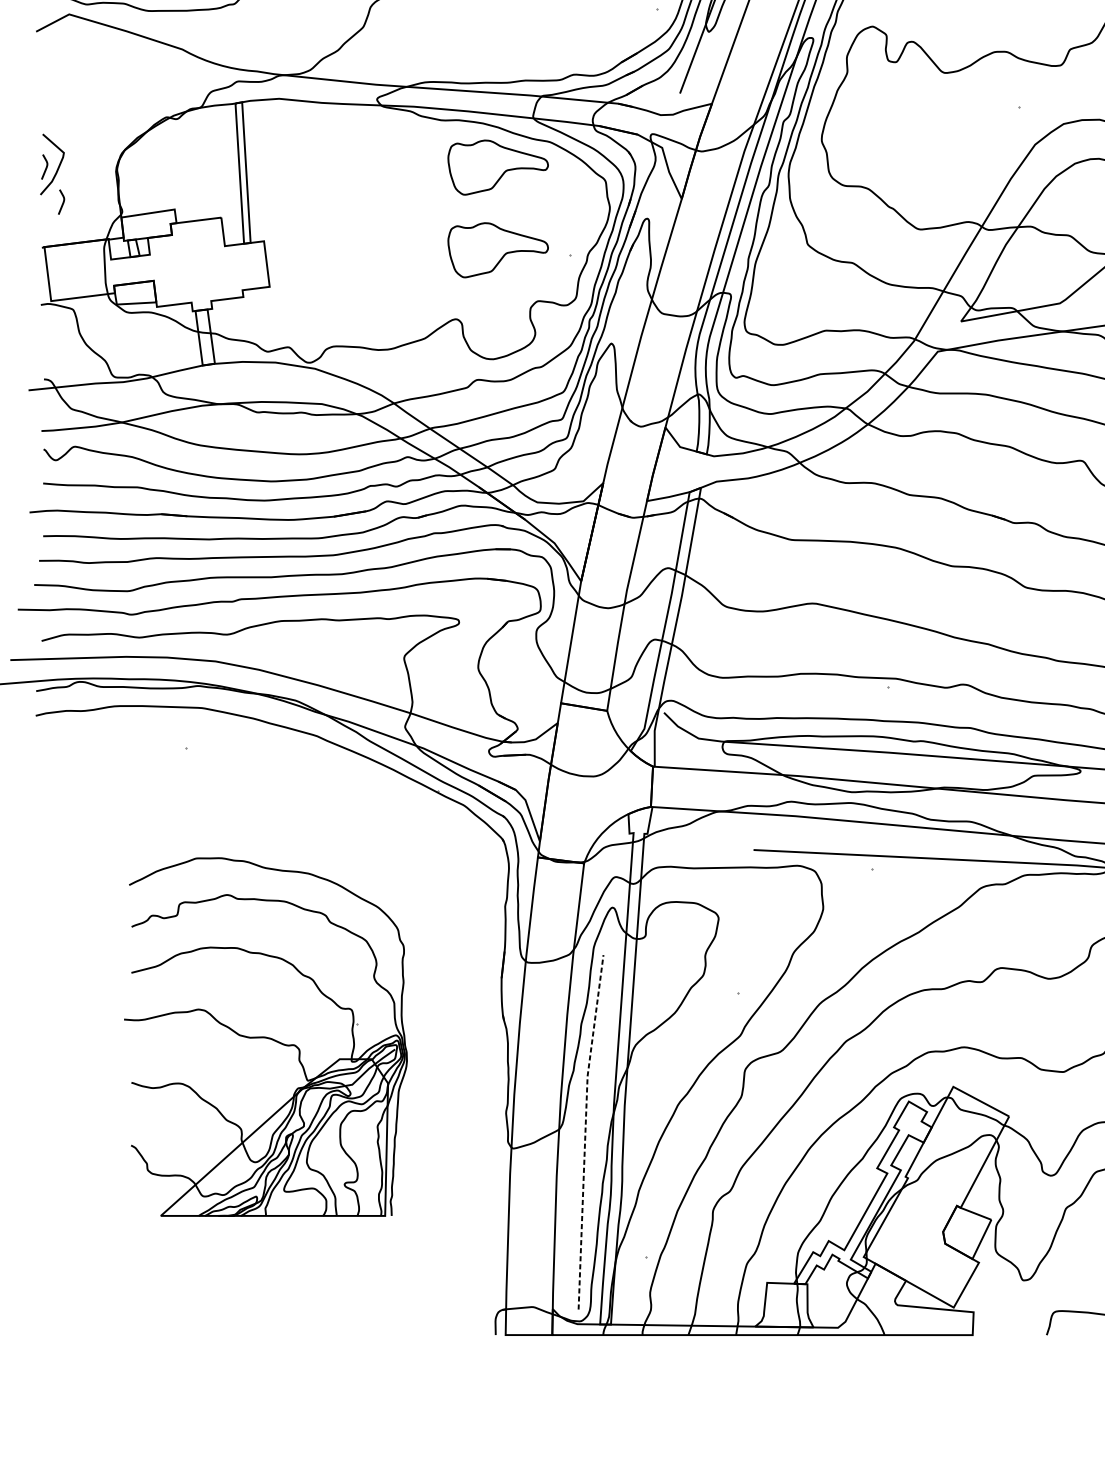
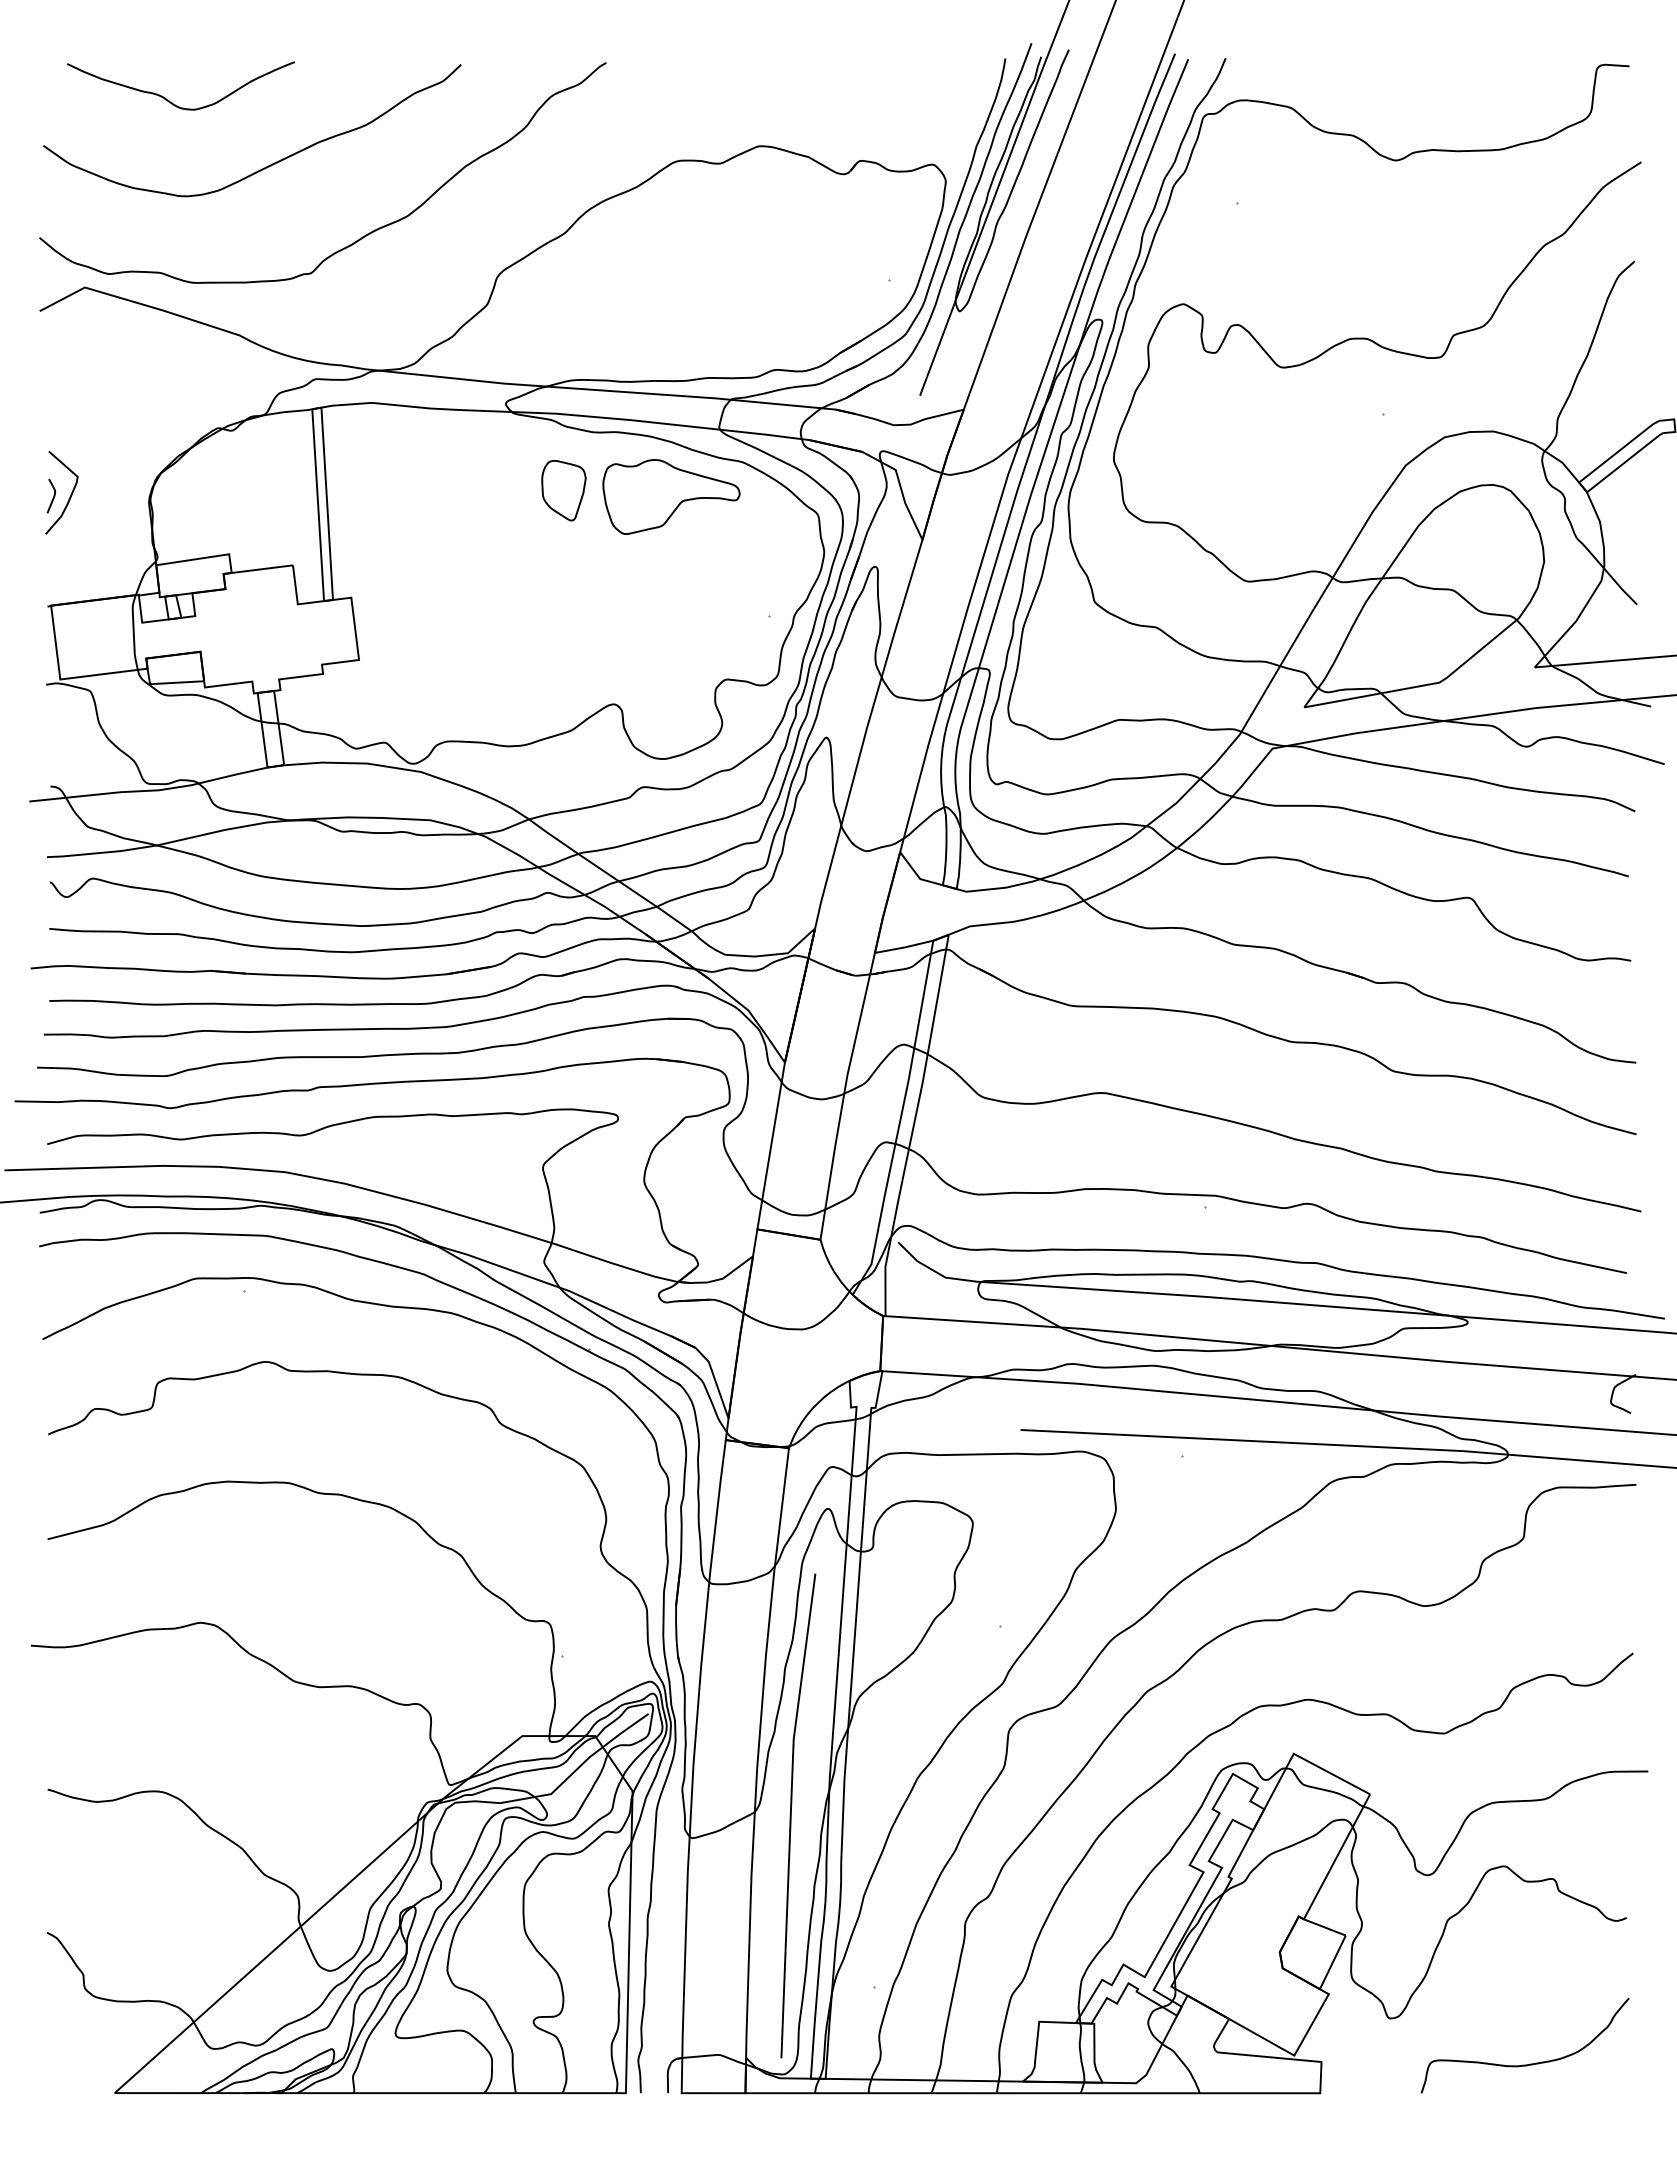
part: (419, 162) -> (563, 490), added
curve: (62, 203) -> (75, 545), removed
part: (498, 249) -> (671, 609), removed
part: (265, 1036) -> (353, 1685), size x1.67
line: (585, 1131) -> (790, 1814), dashed -> solid

